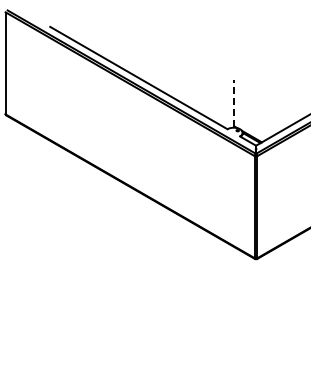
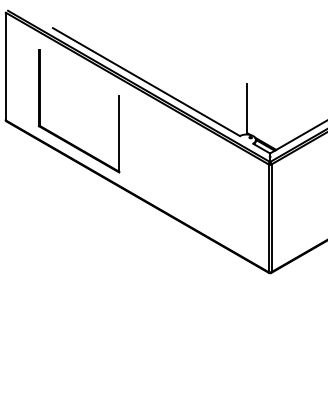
line: (234, 103) -> (247, 108), dashed -> solid
part: (62, 132) -> (65, 139), added

